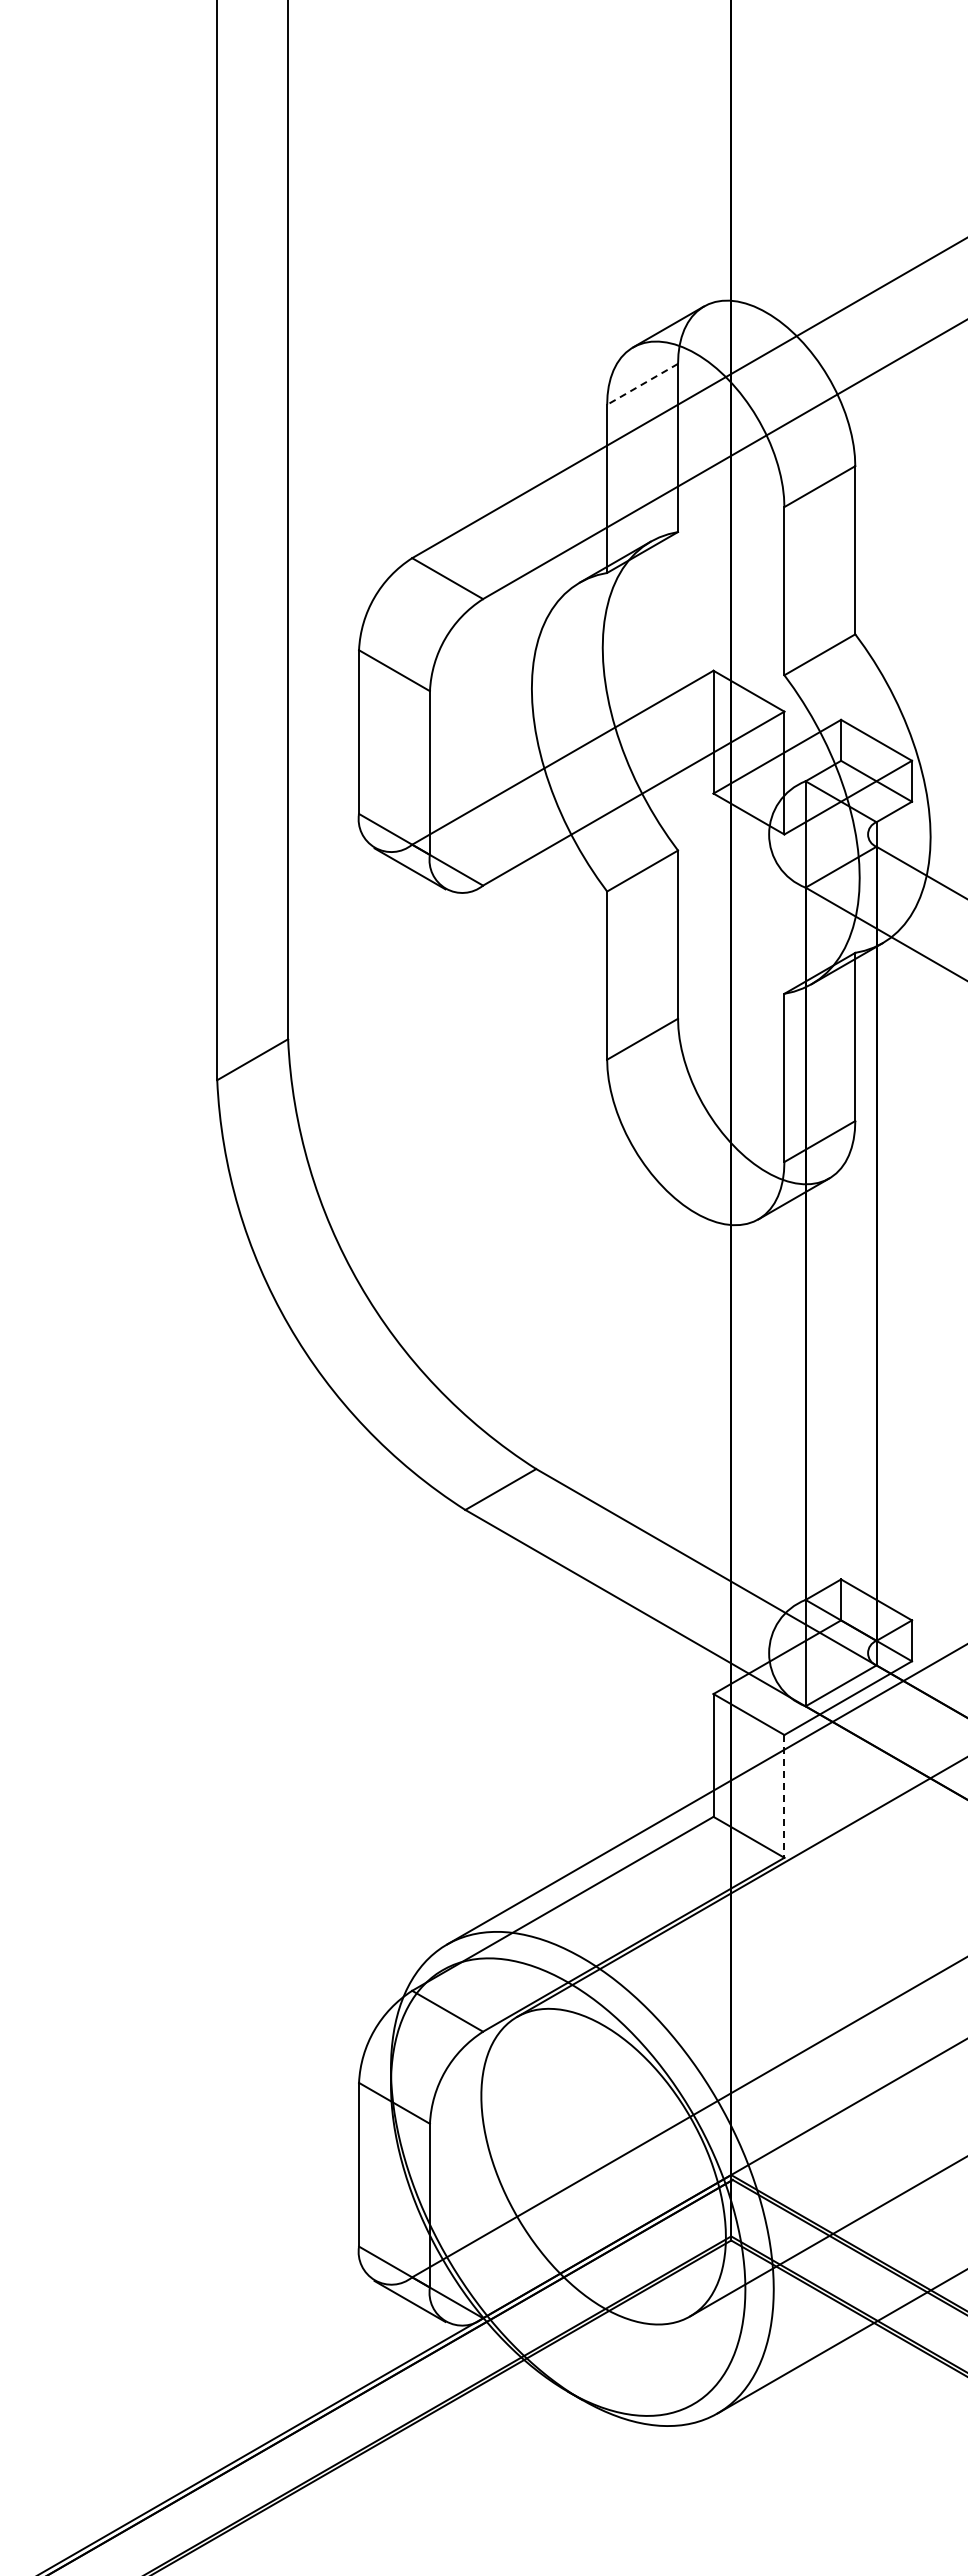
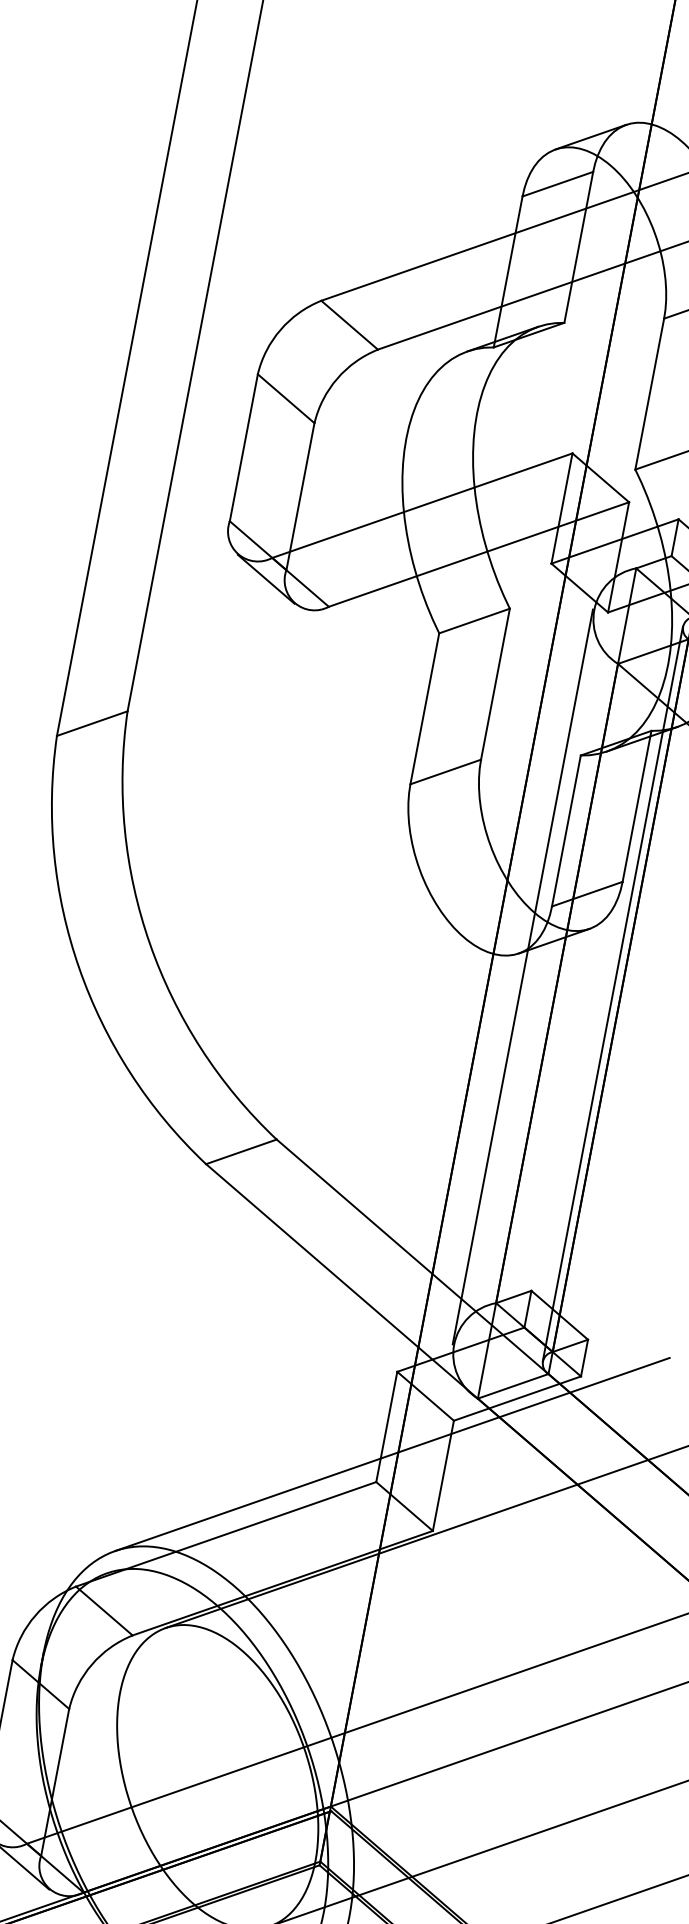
line: (642, 384) -> (557, 184), dashed -> solid
line: (767, 1243) -> (522, 976), added
line: (867, 1243) -> (612, 993), added
line: (784, 1796) -> (443, 1475), dashed -> solid

